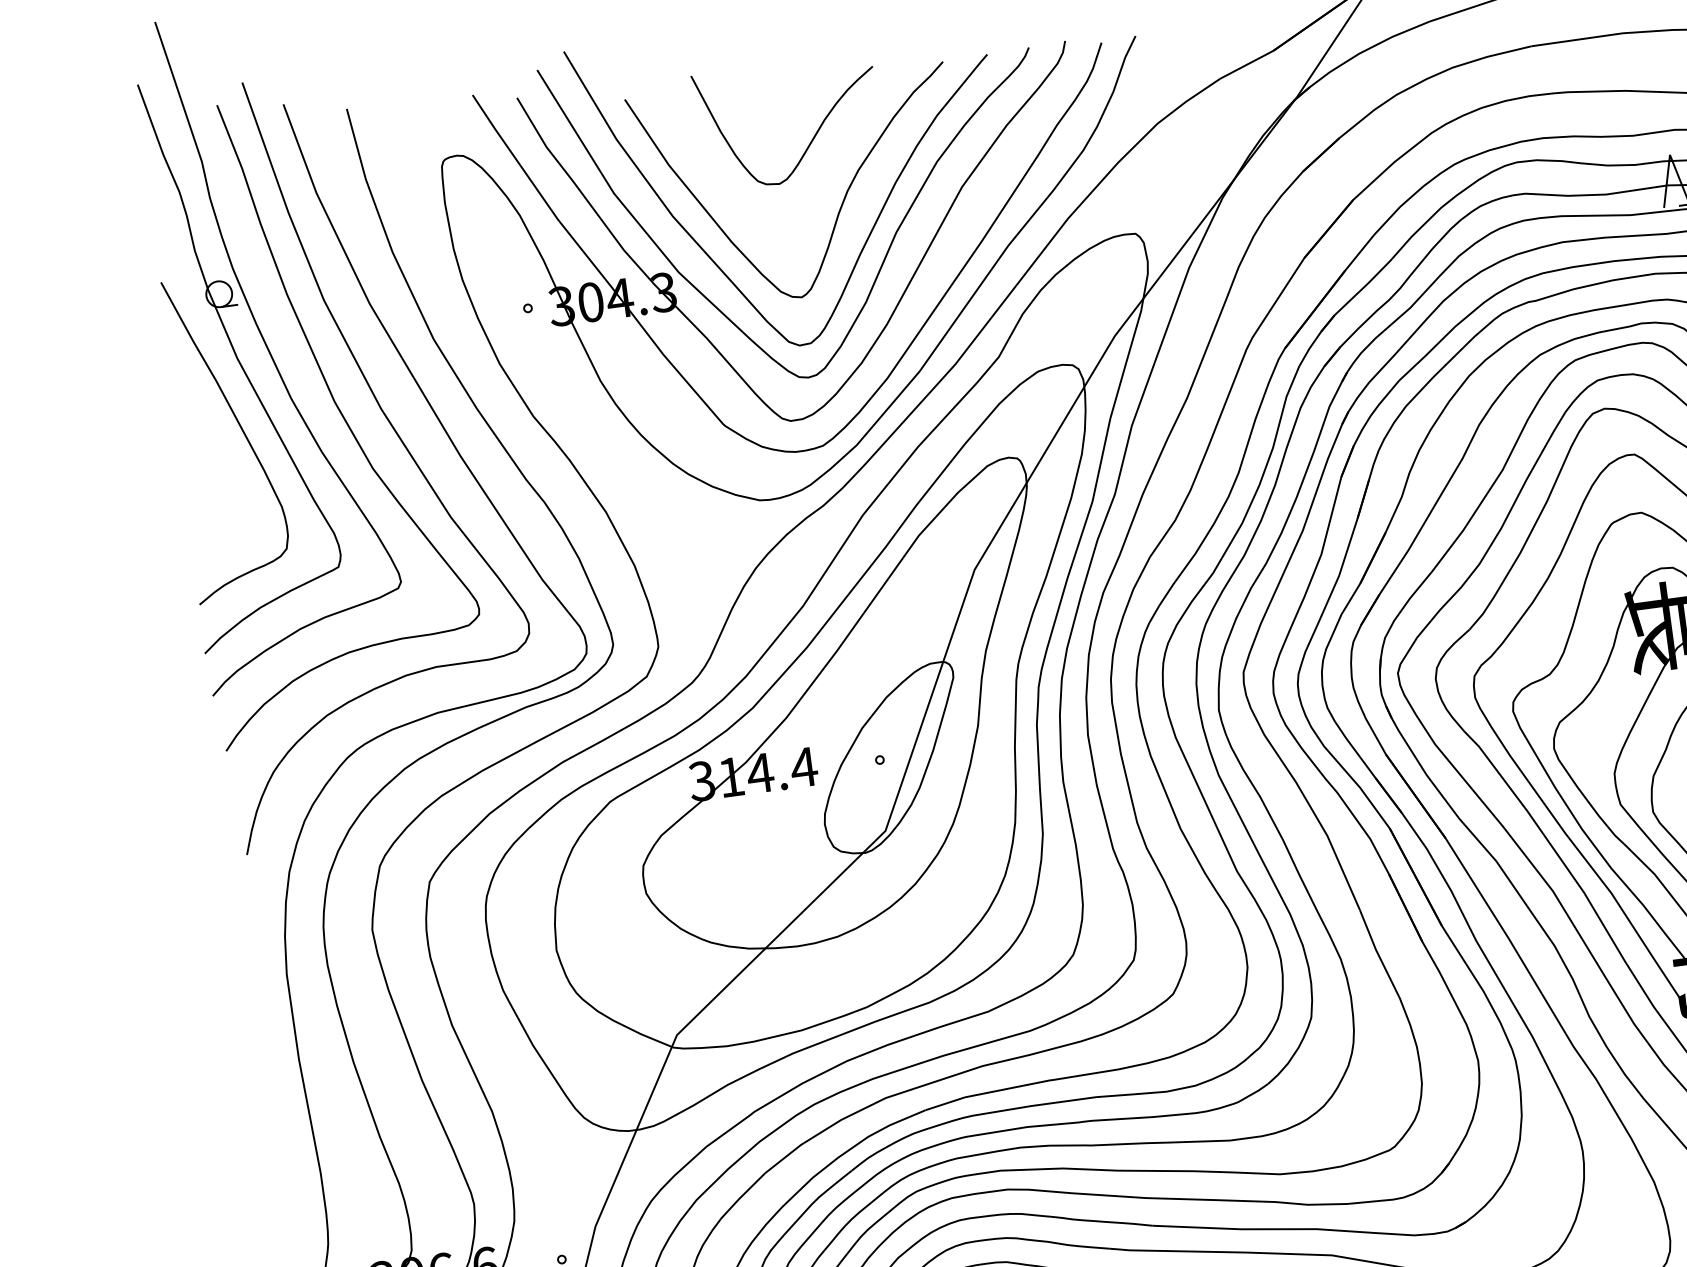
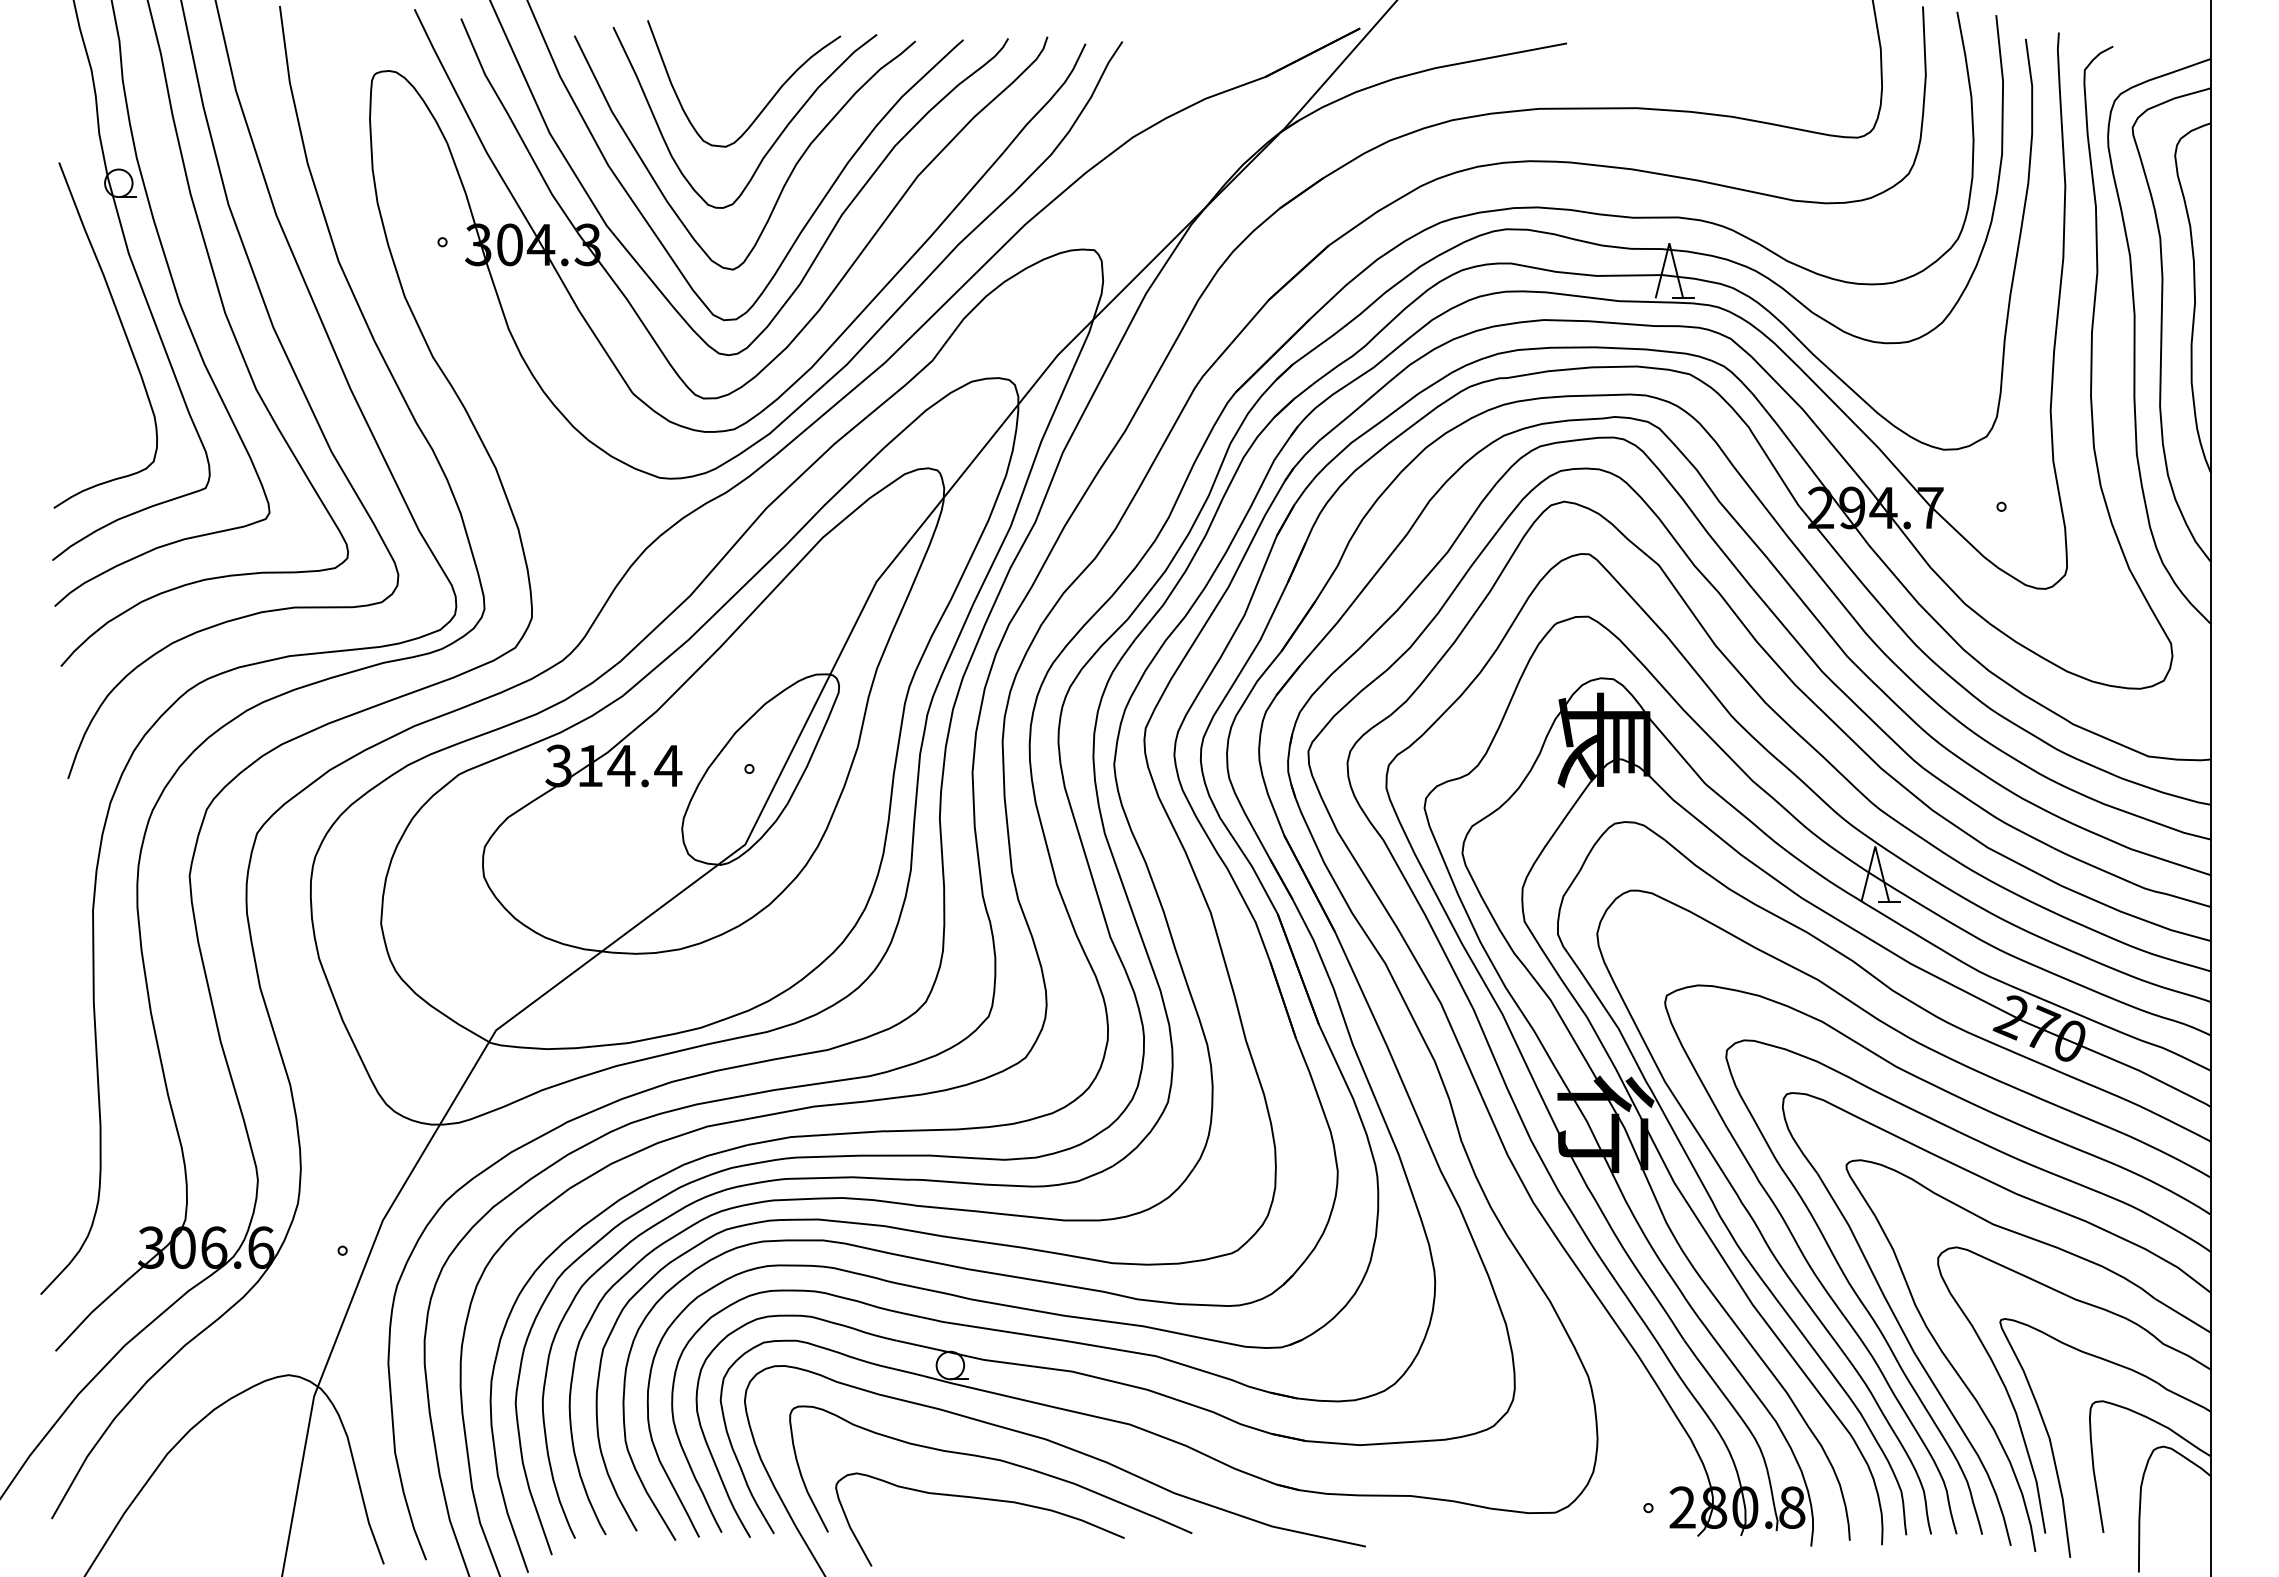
curve: (825, 169) -> (776, 138), added

